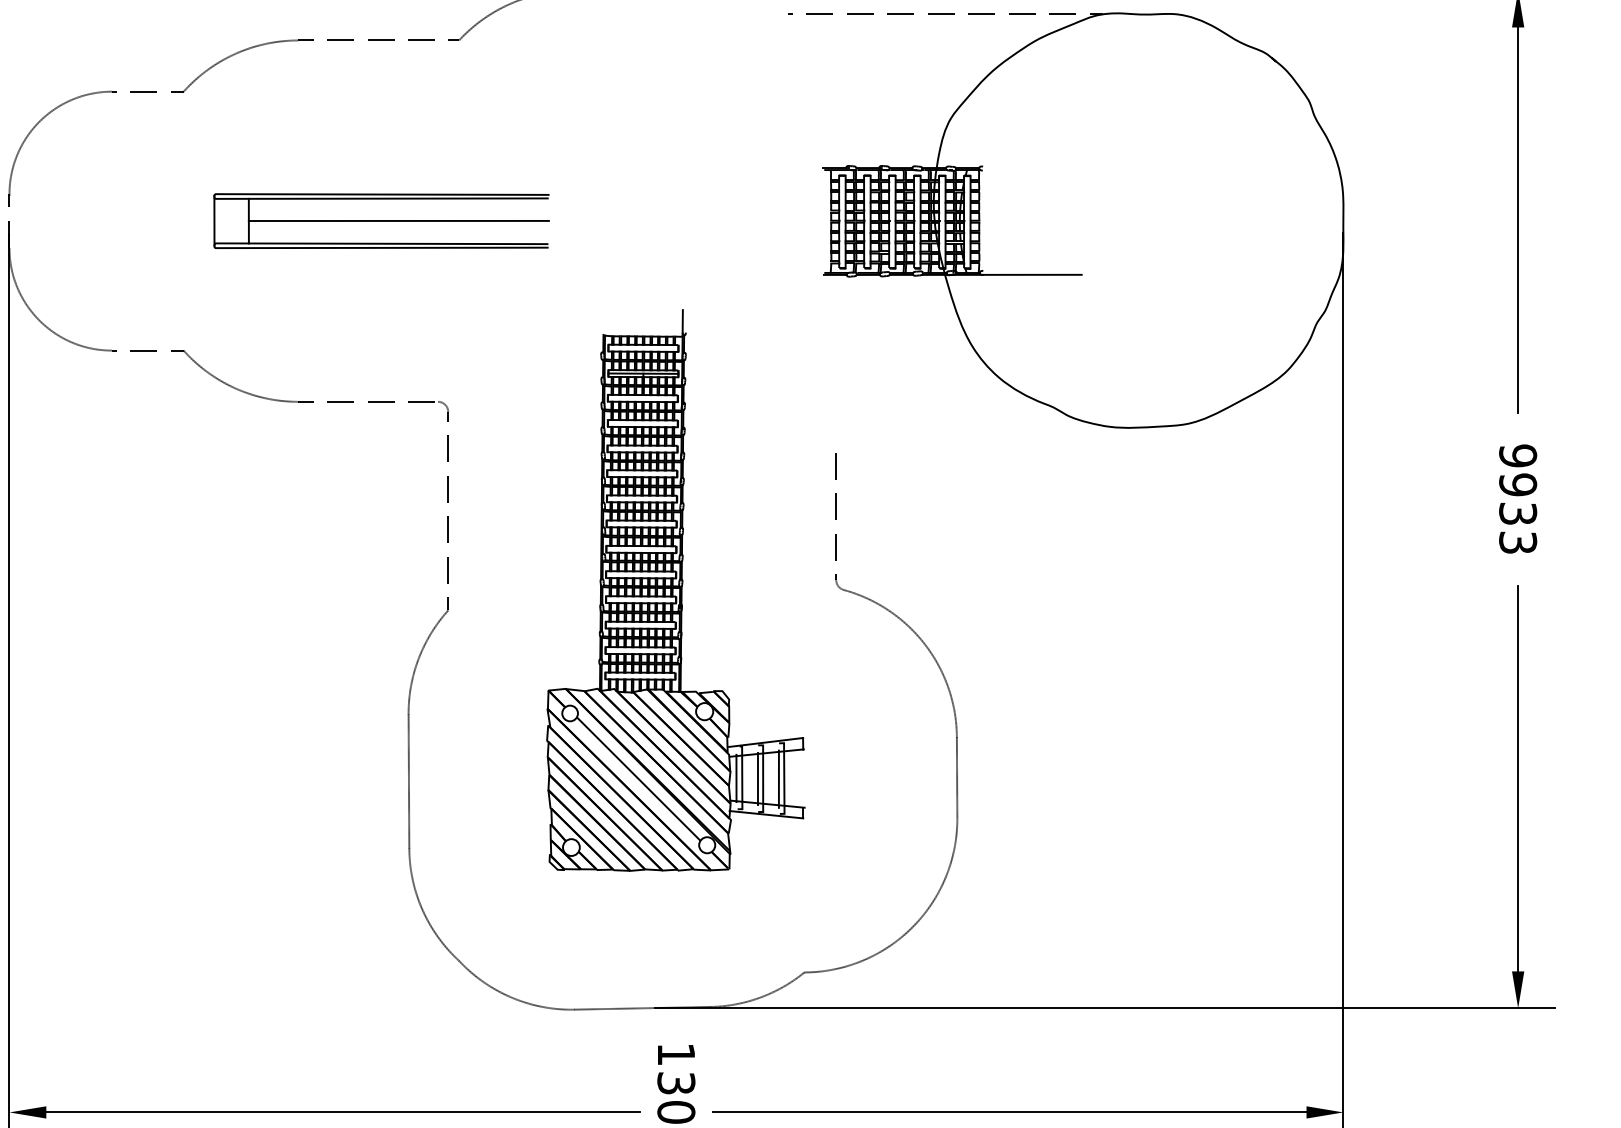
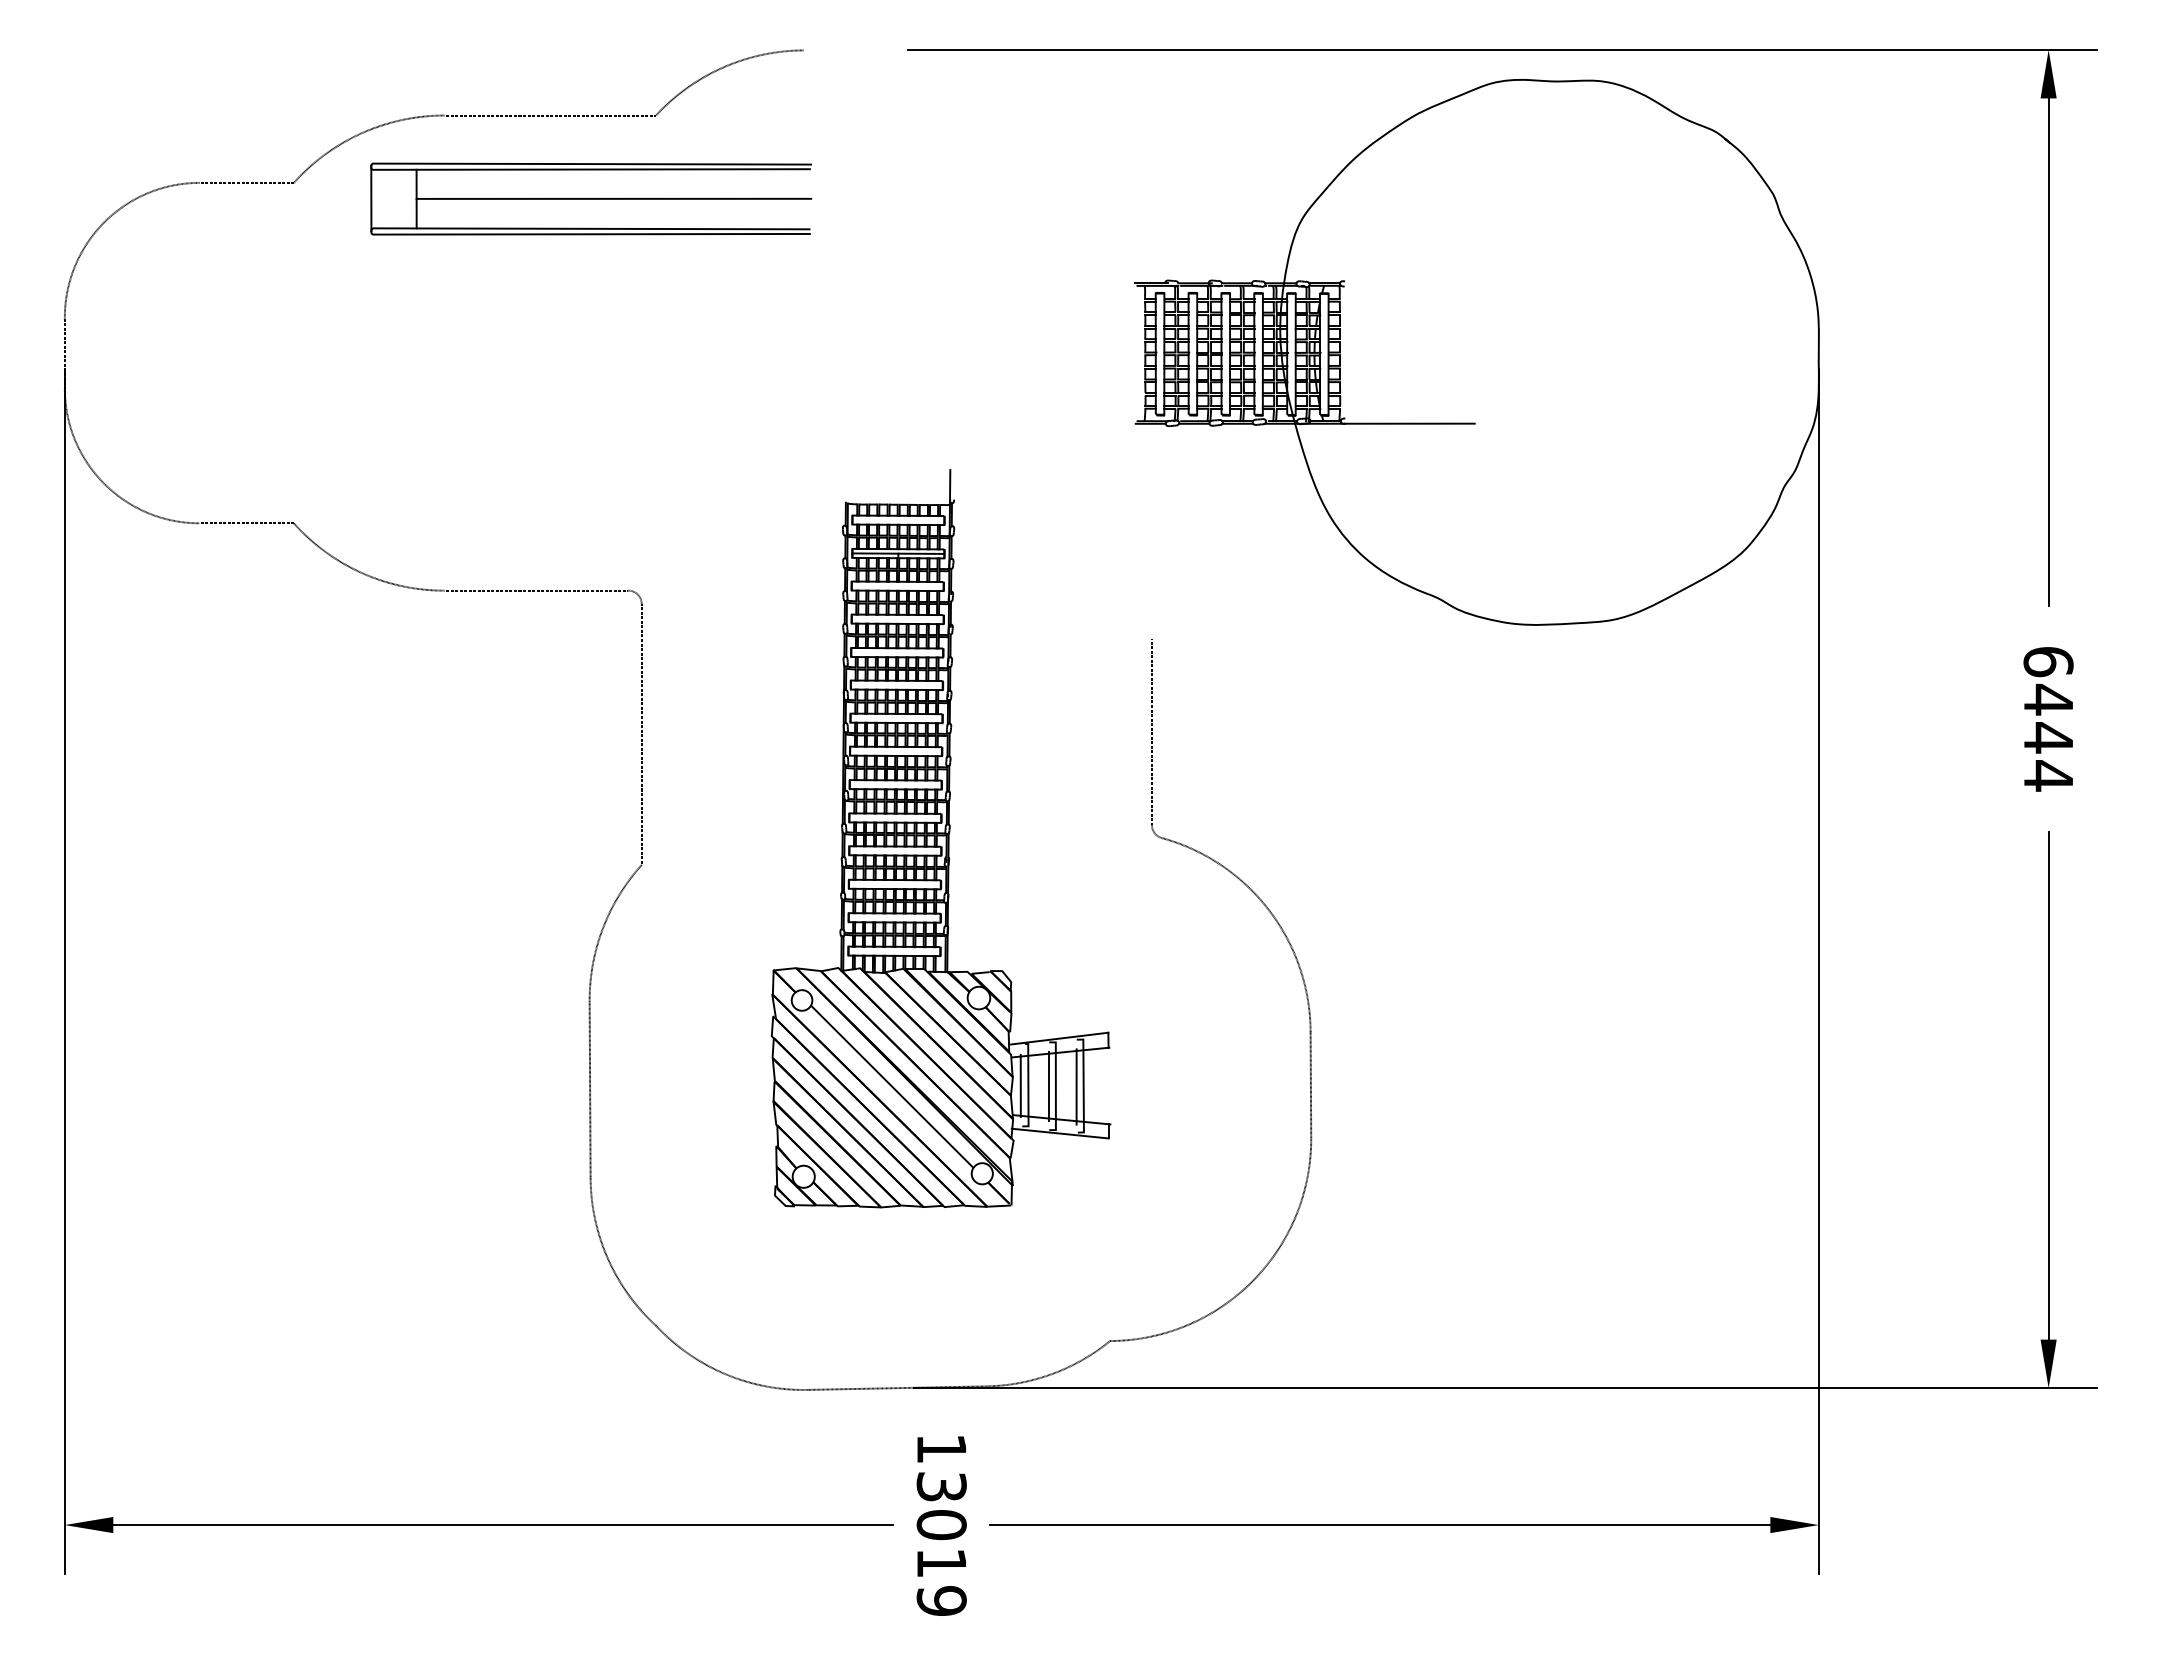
line: (945, 14) -> (1295, 81), removed
part: (381, 220) -> (591, 198), moved
text: (1518, 499) -> (2048, 718), 9933 -> 6444

